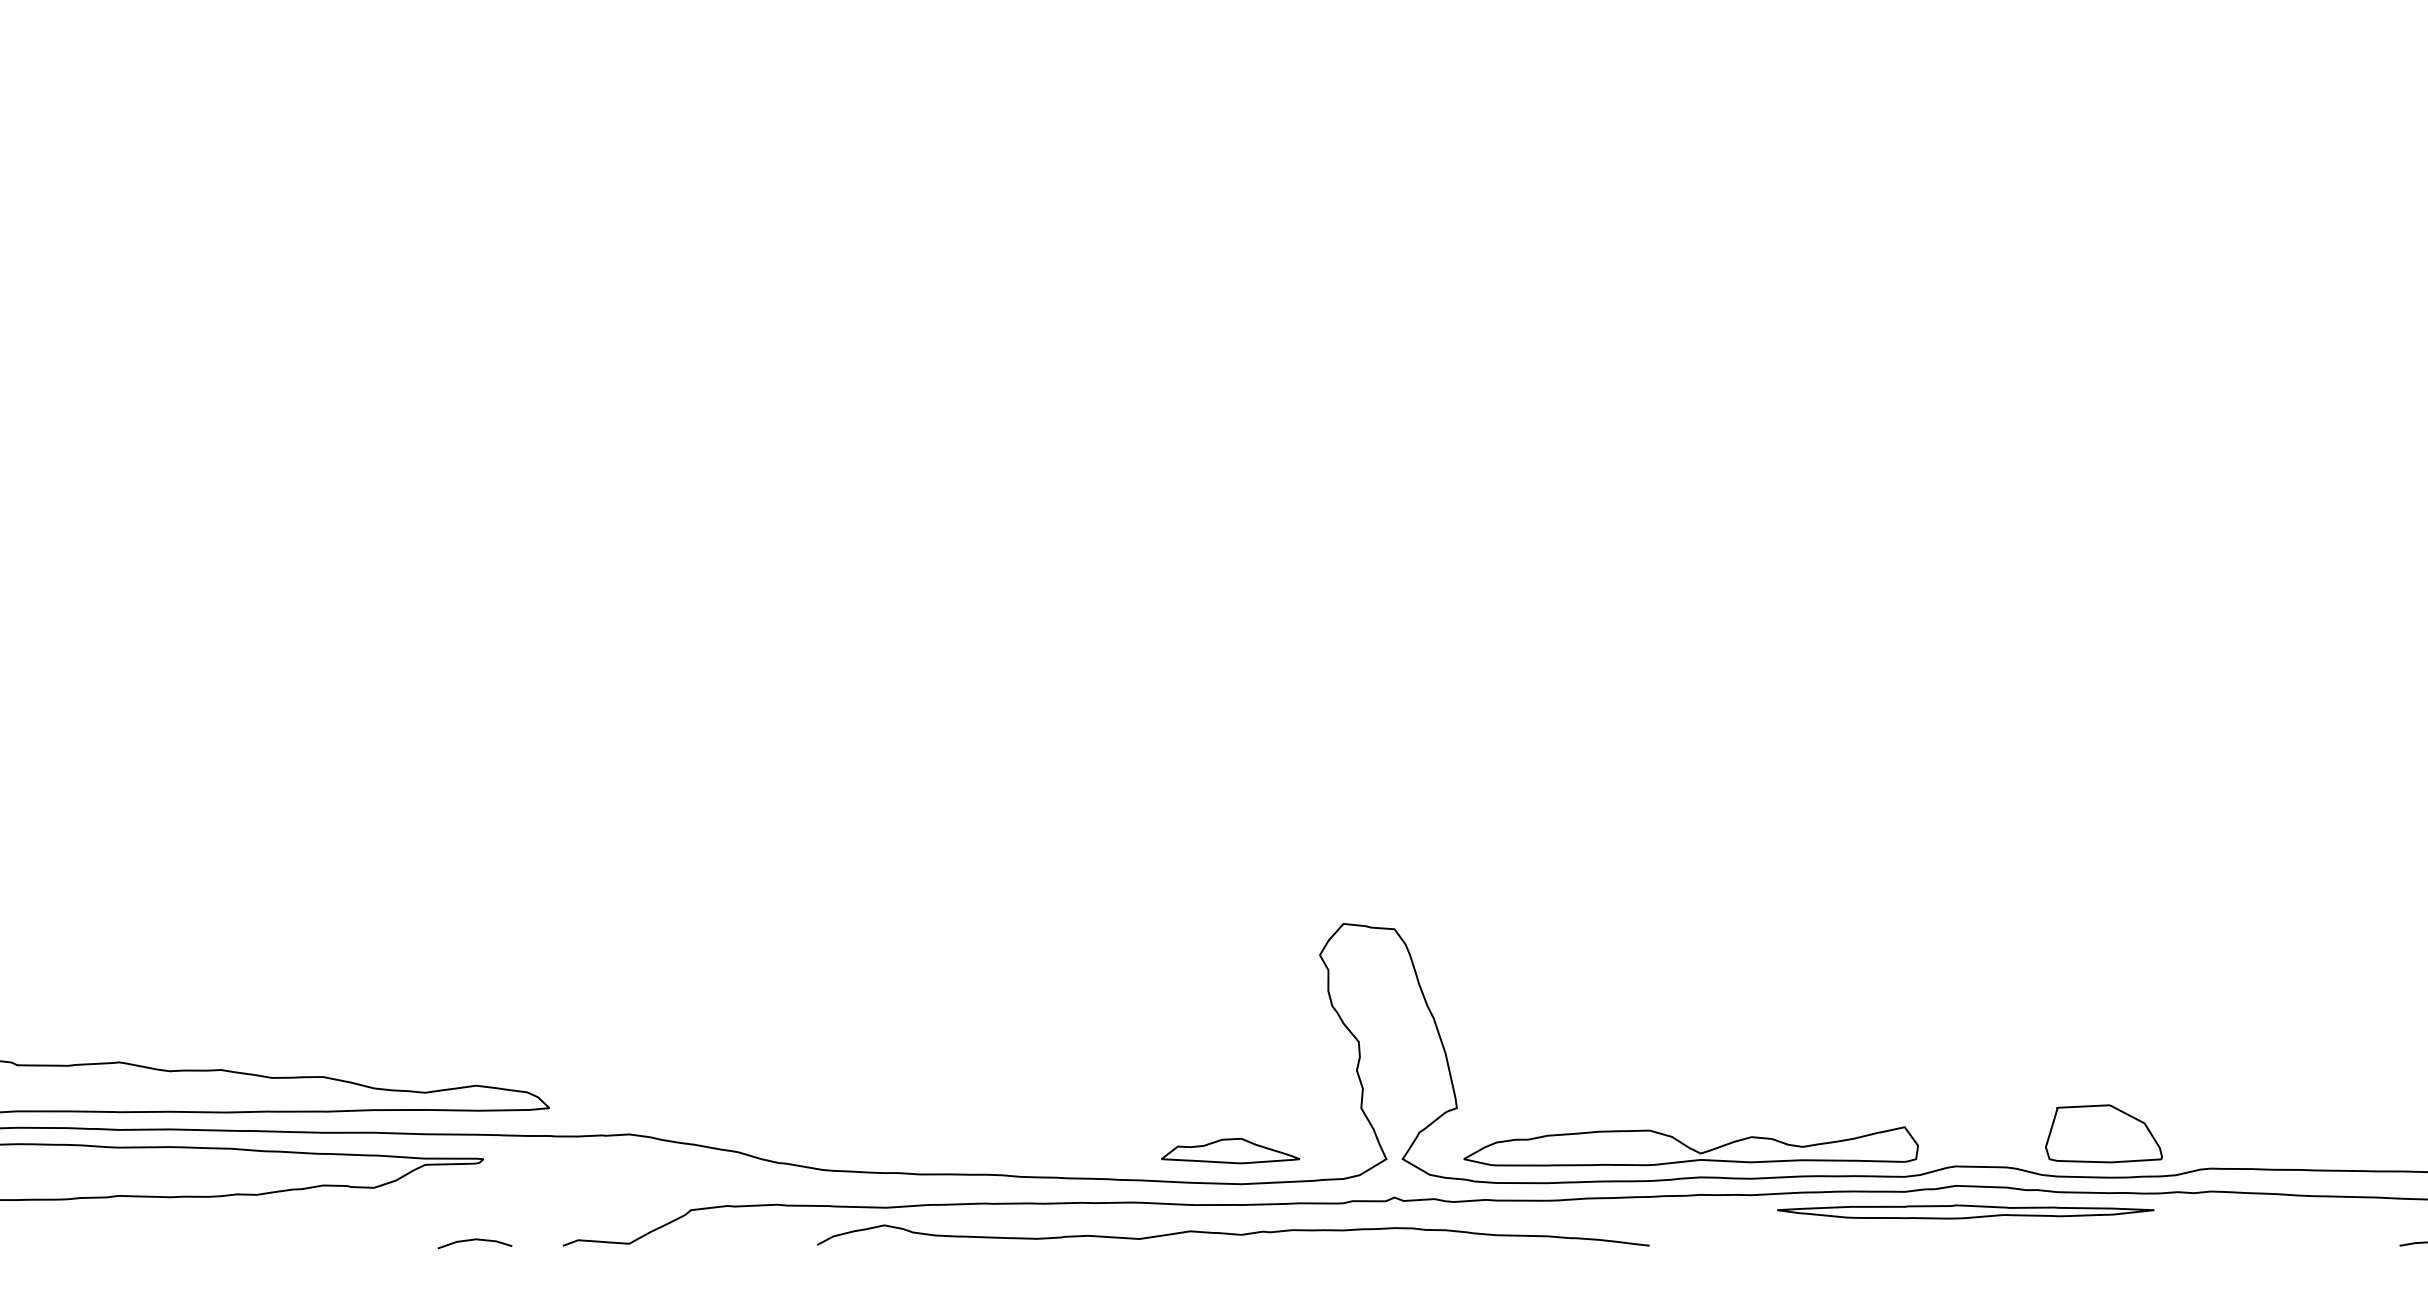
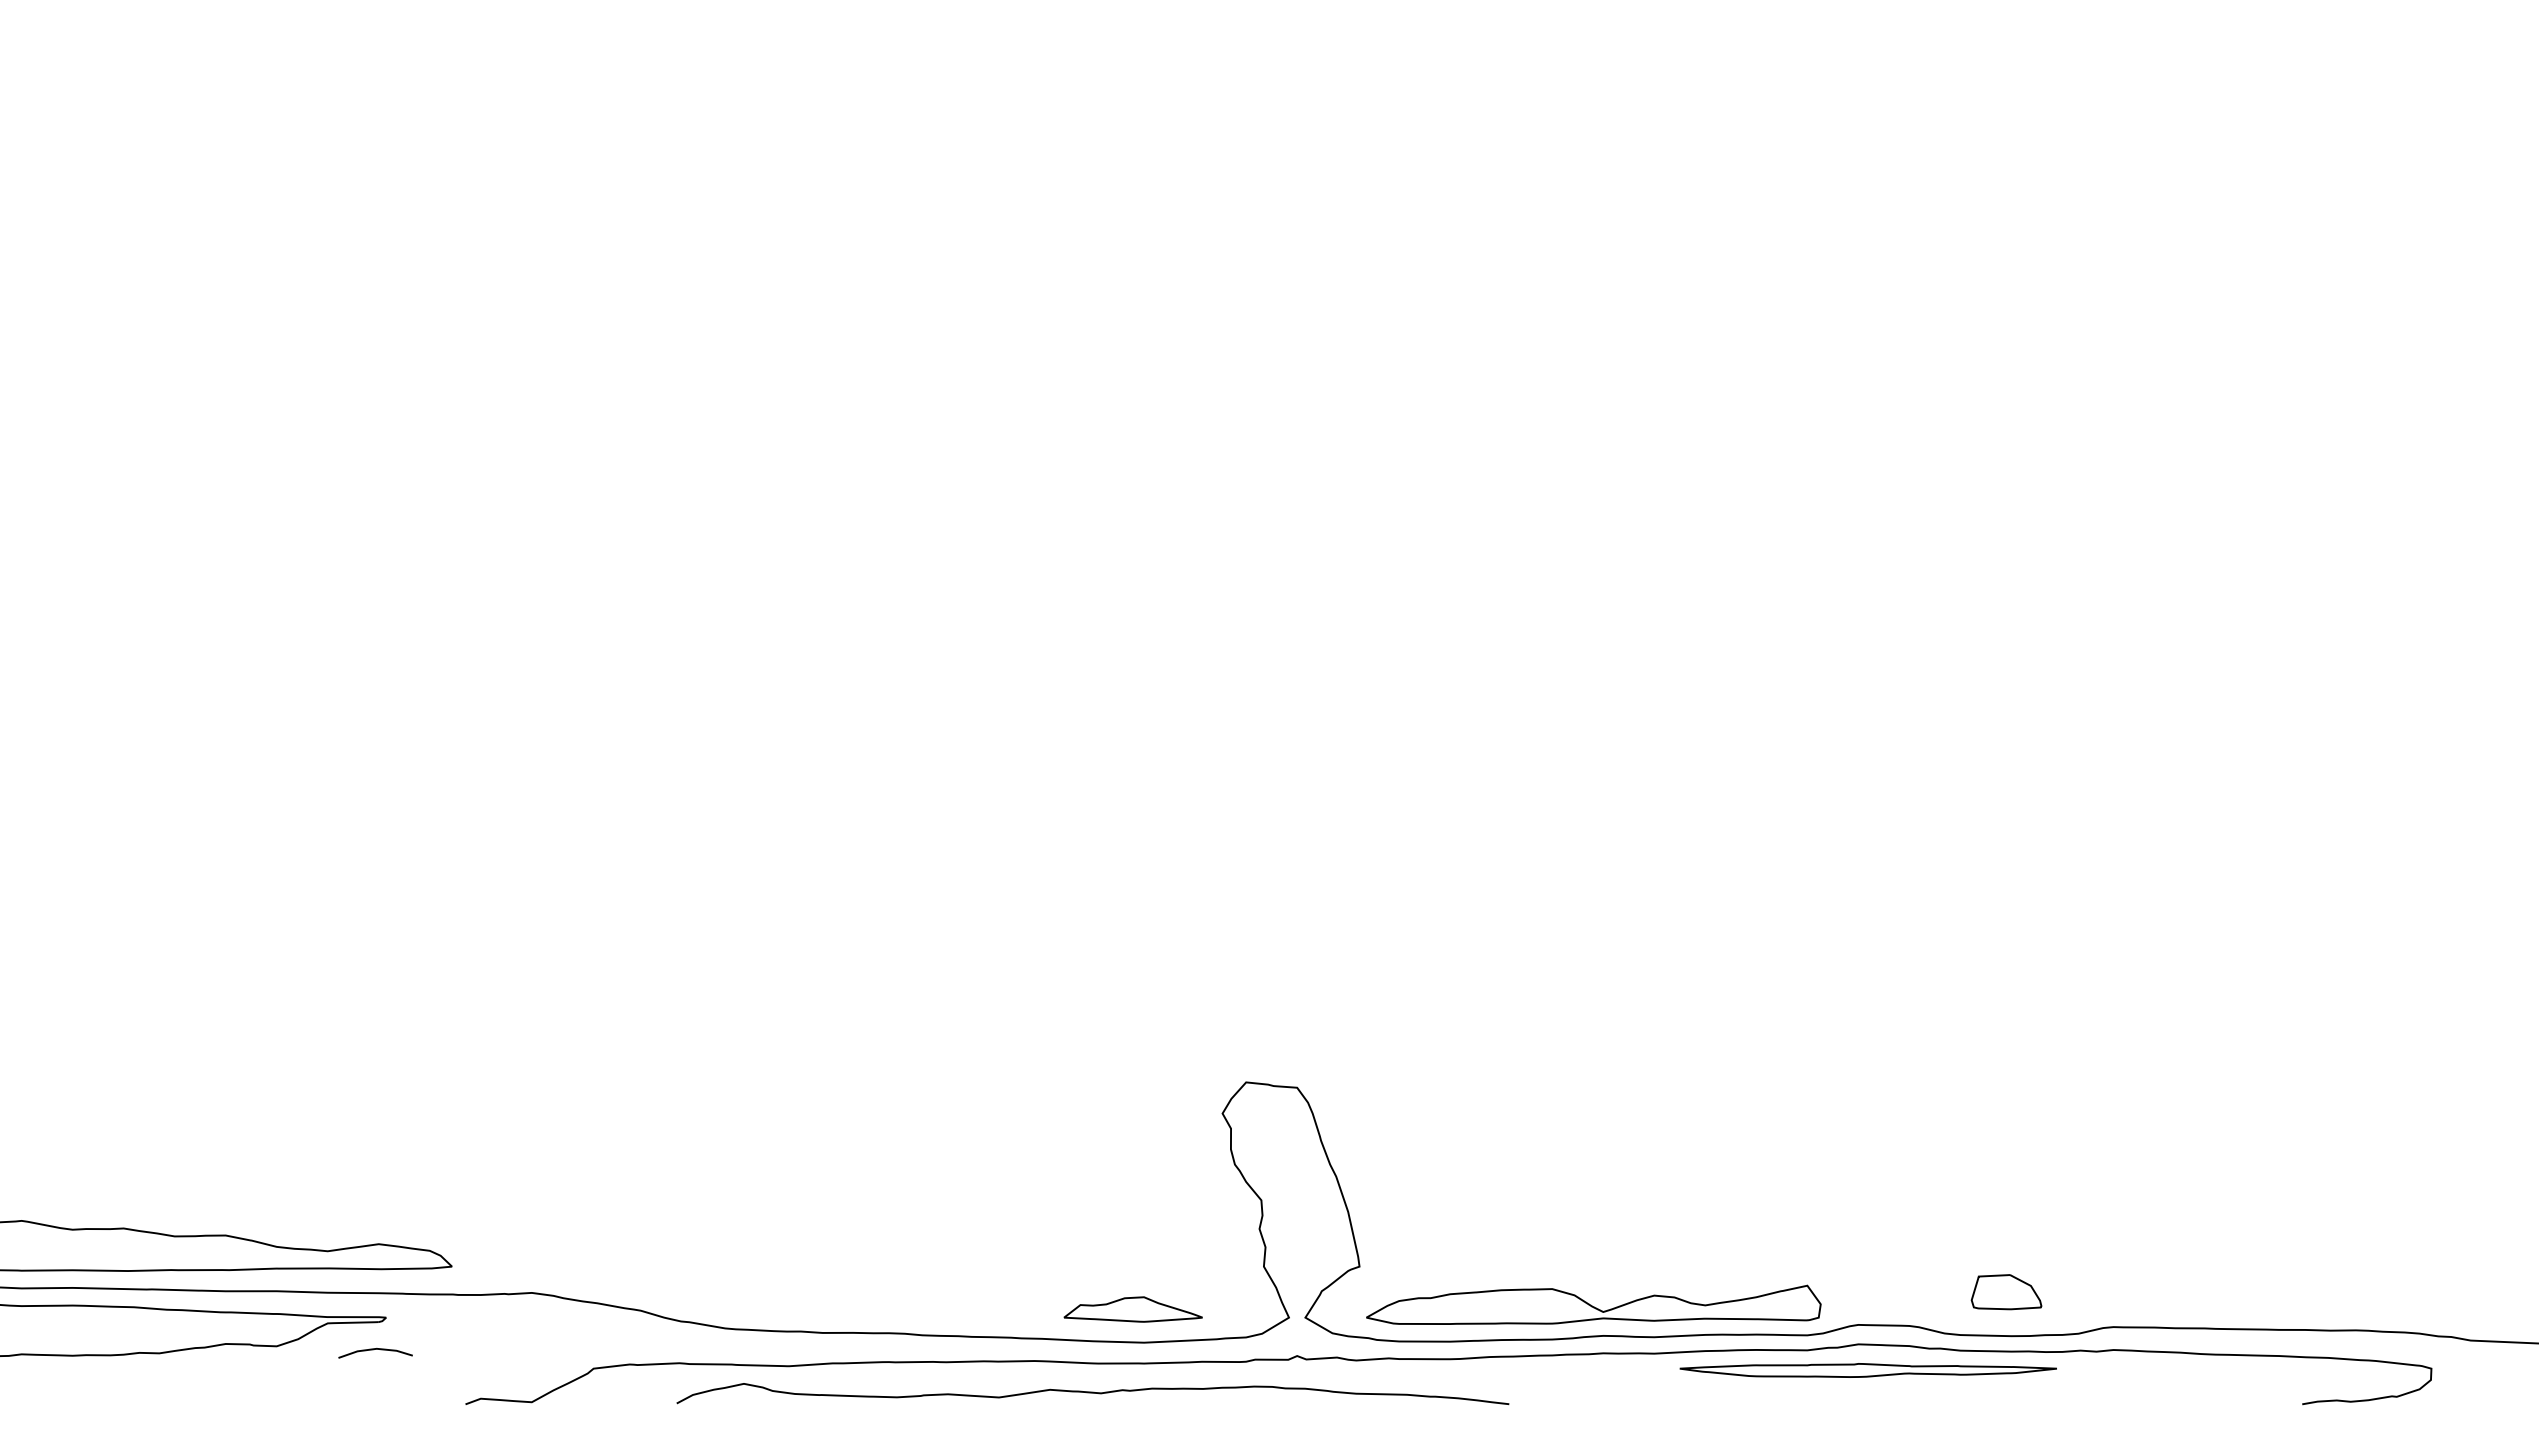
part: (2103, 1133) -> (2006, 1291), size x0.6
curve: (1232, 1235) -> (1092, 1393), moved
line: (472, 1241) -> (373, 1350), moved

